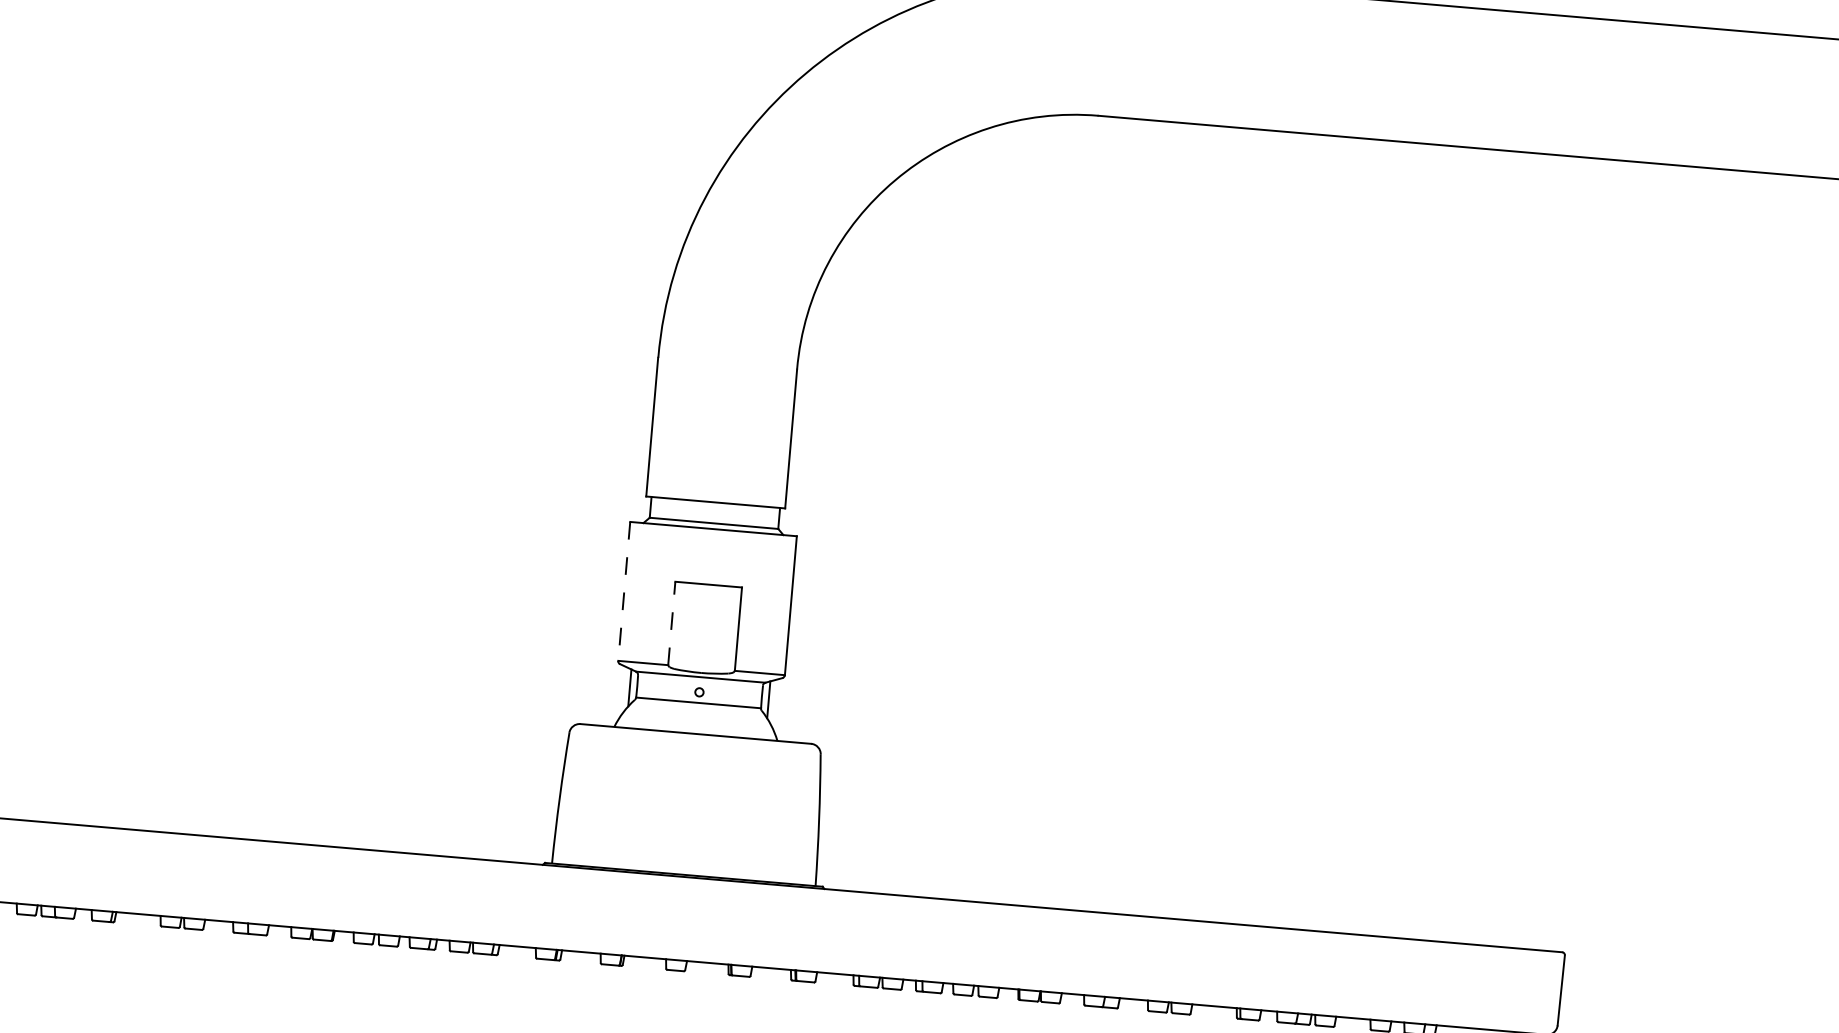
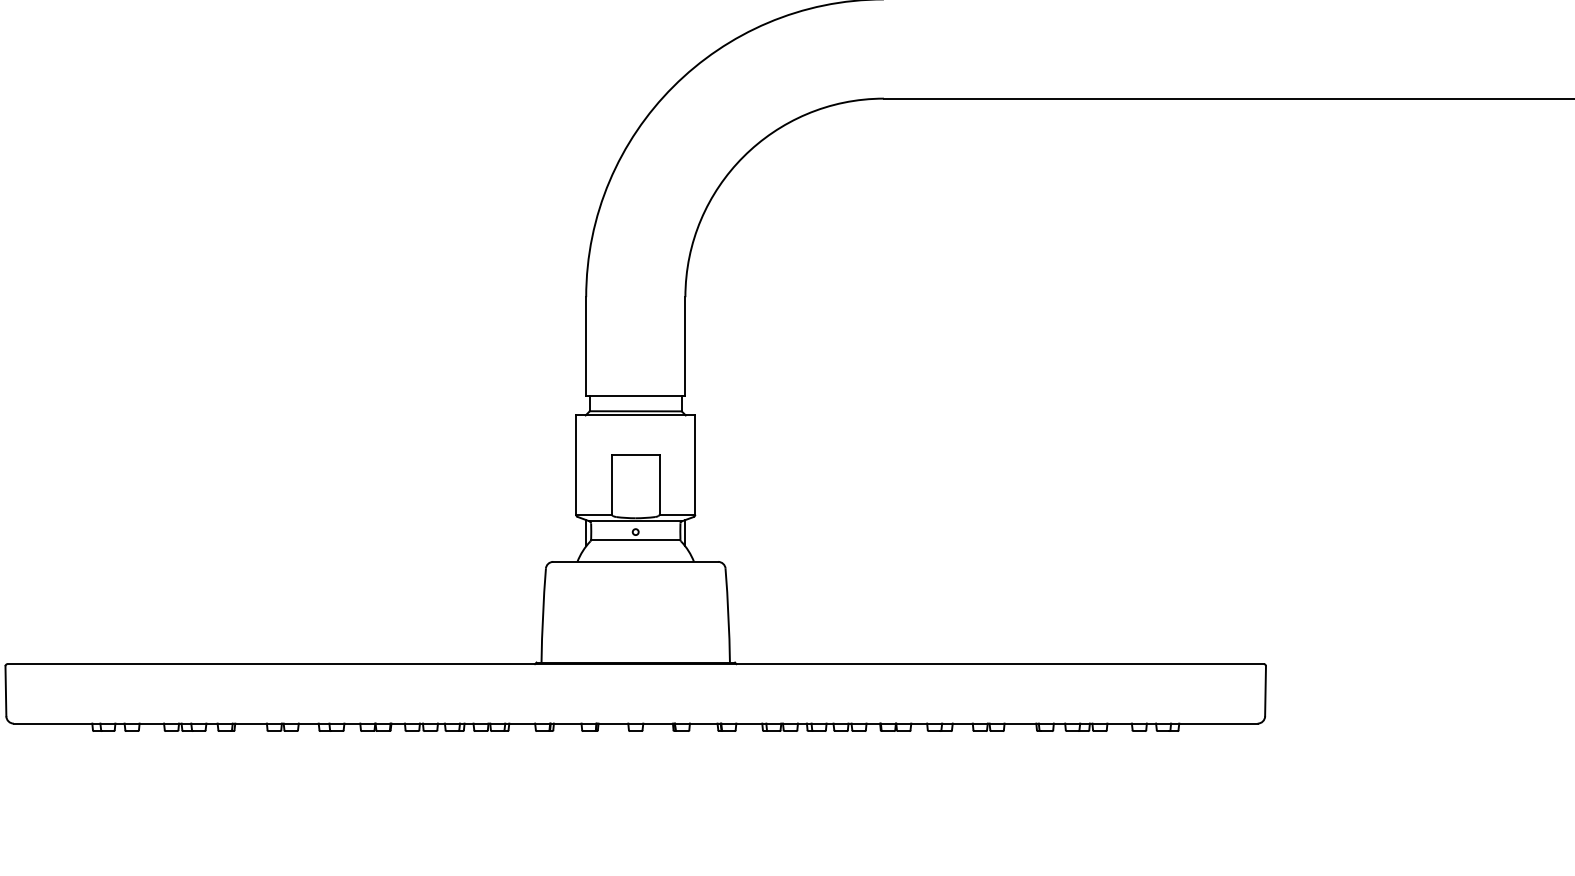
line: (624, 592) -> (576, 465), dashed -> solid
line: (671, 622) -> (611, 484), dashed -> solid

